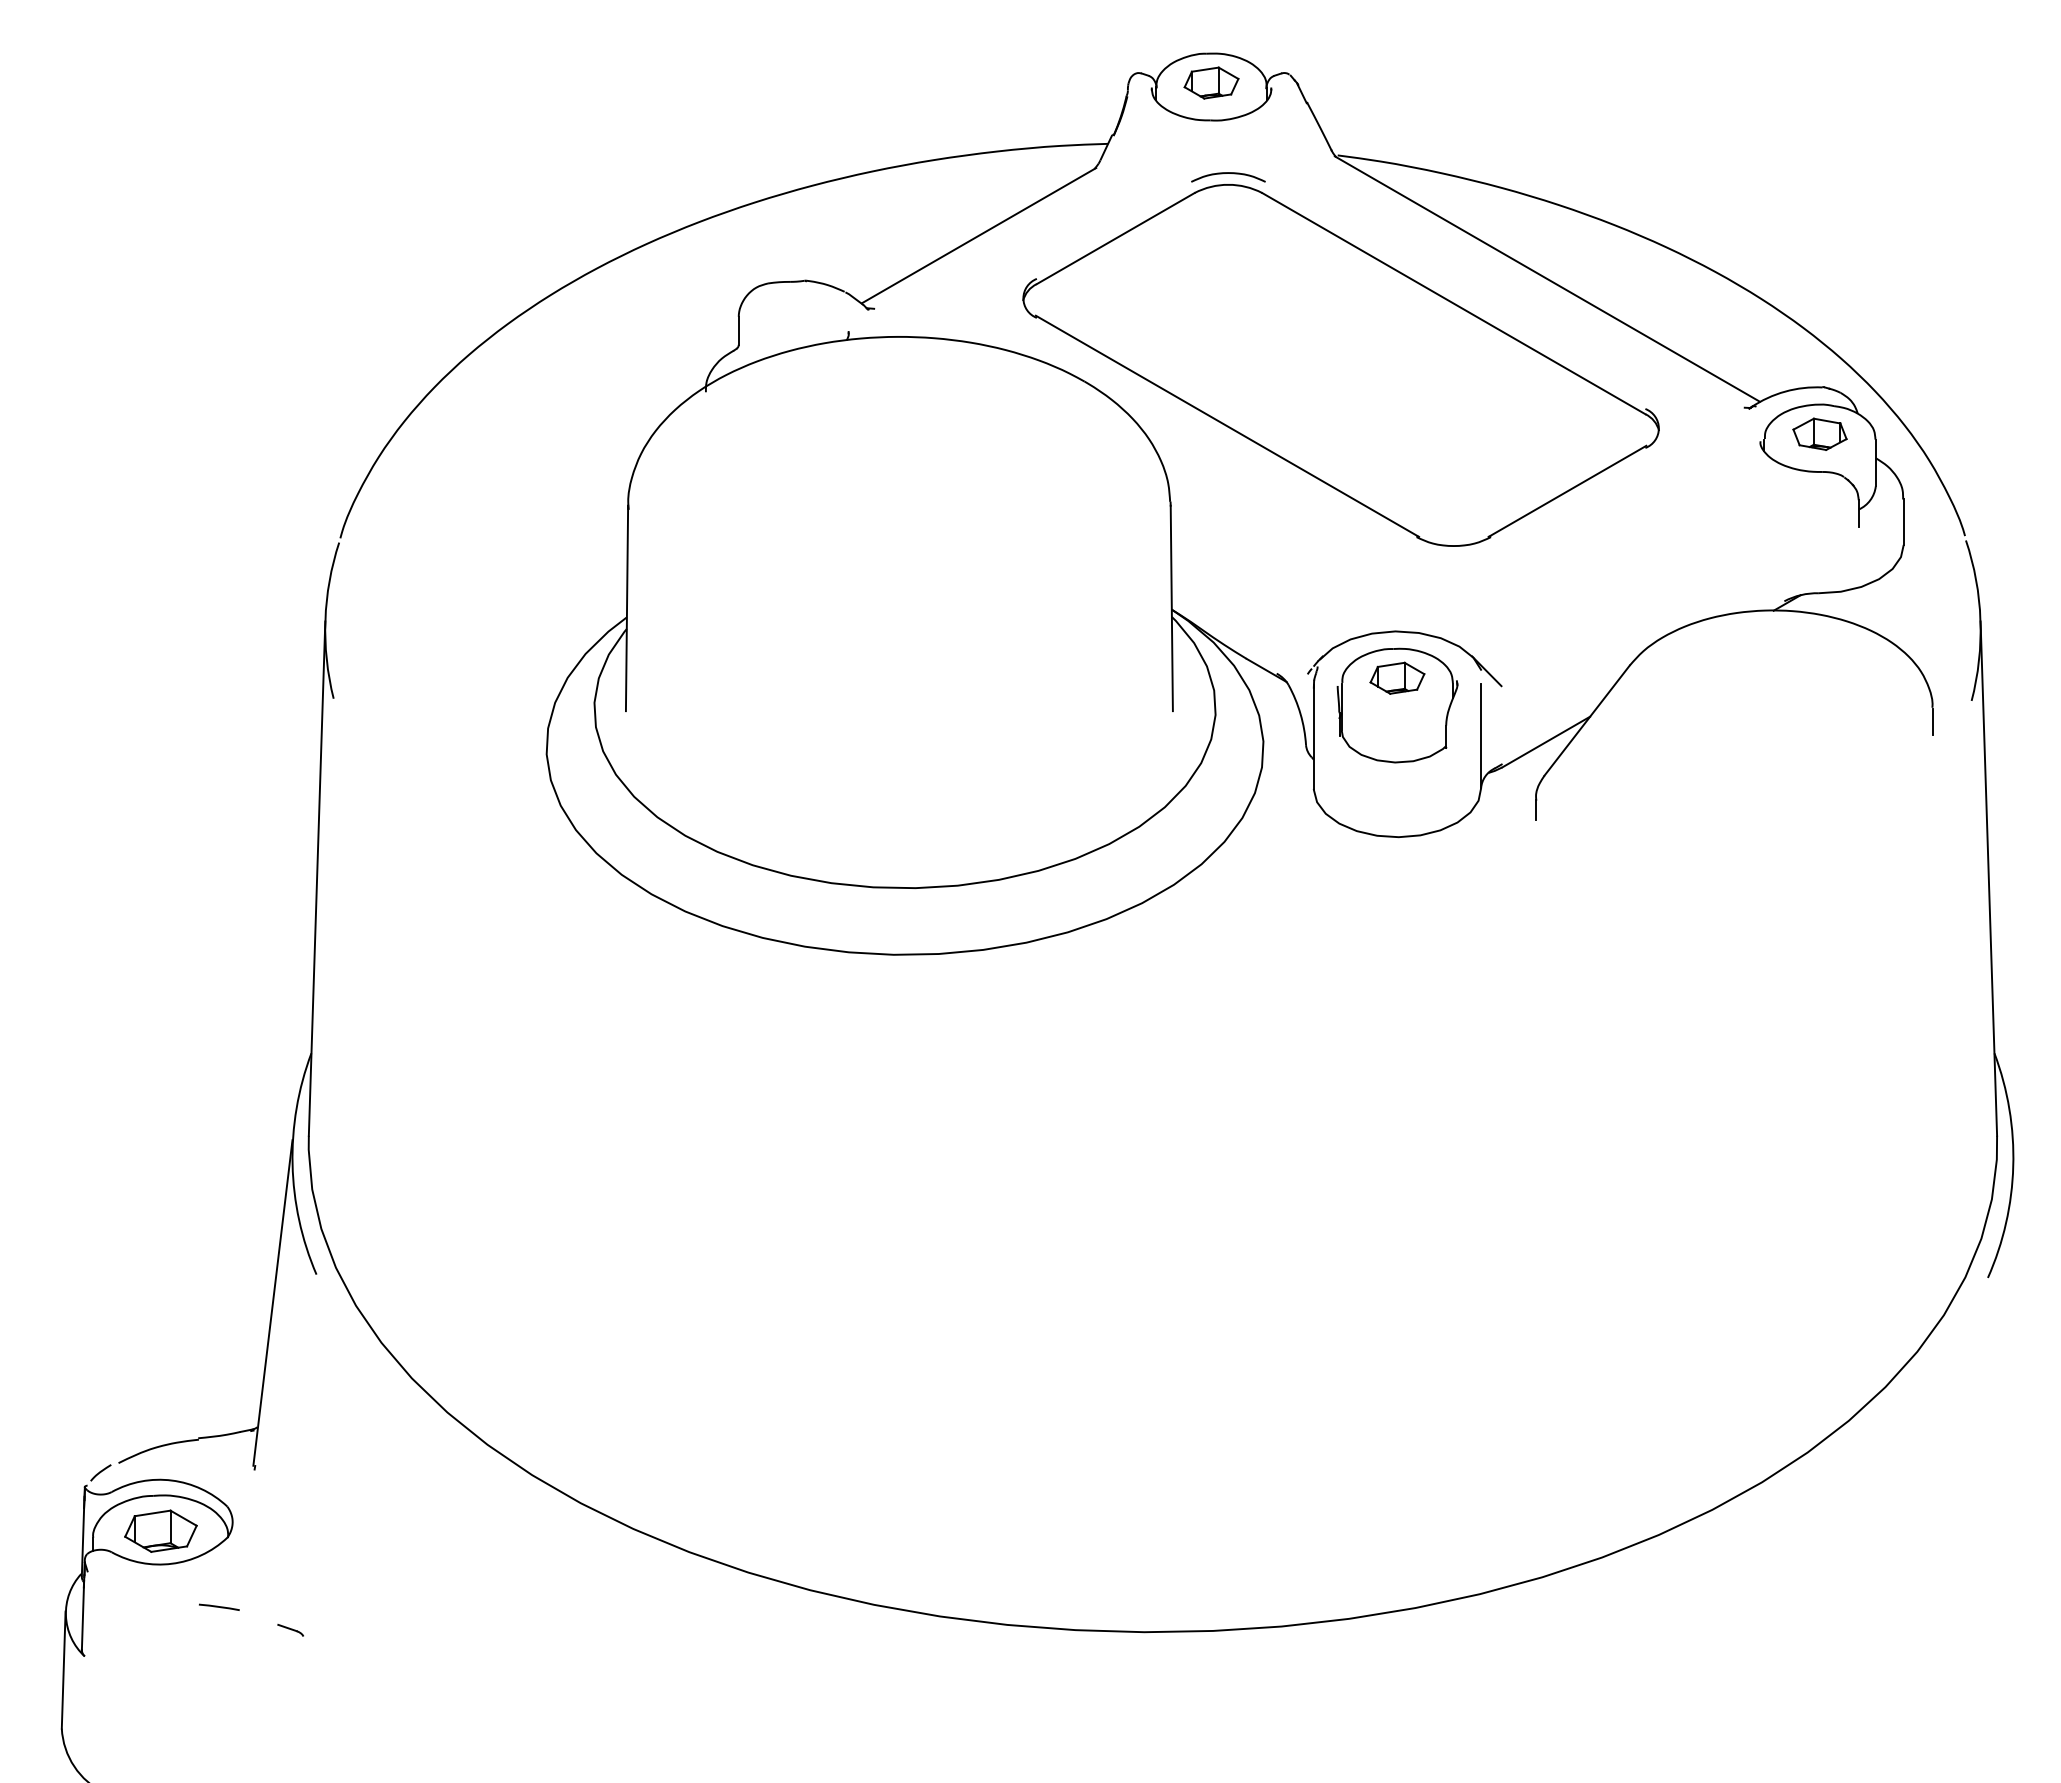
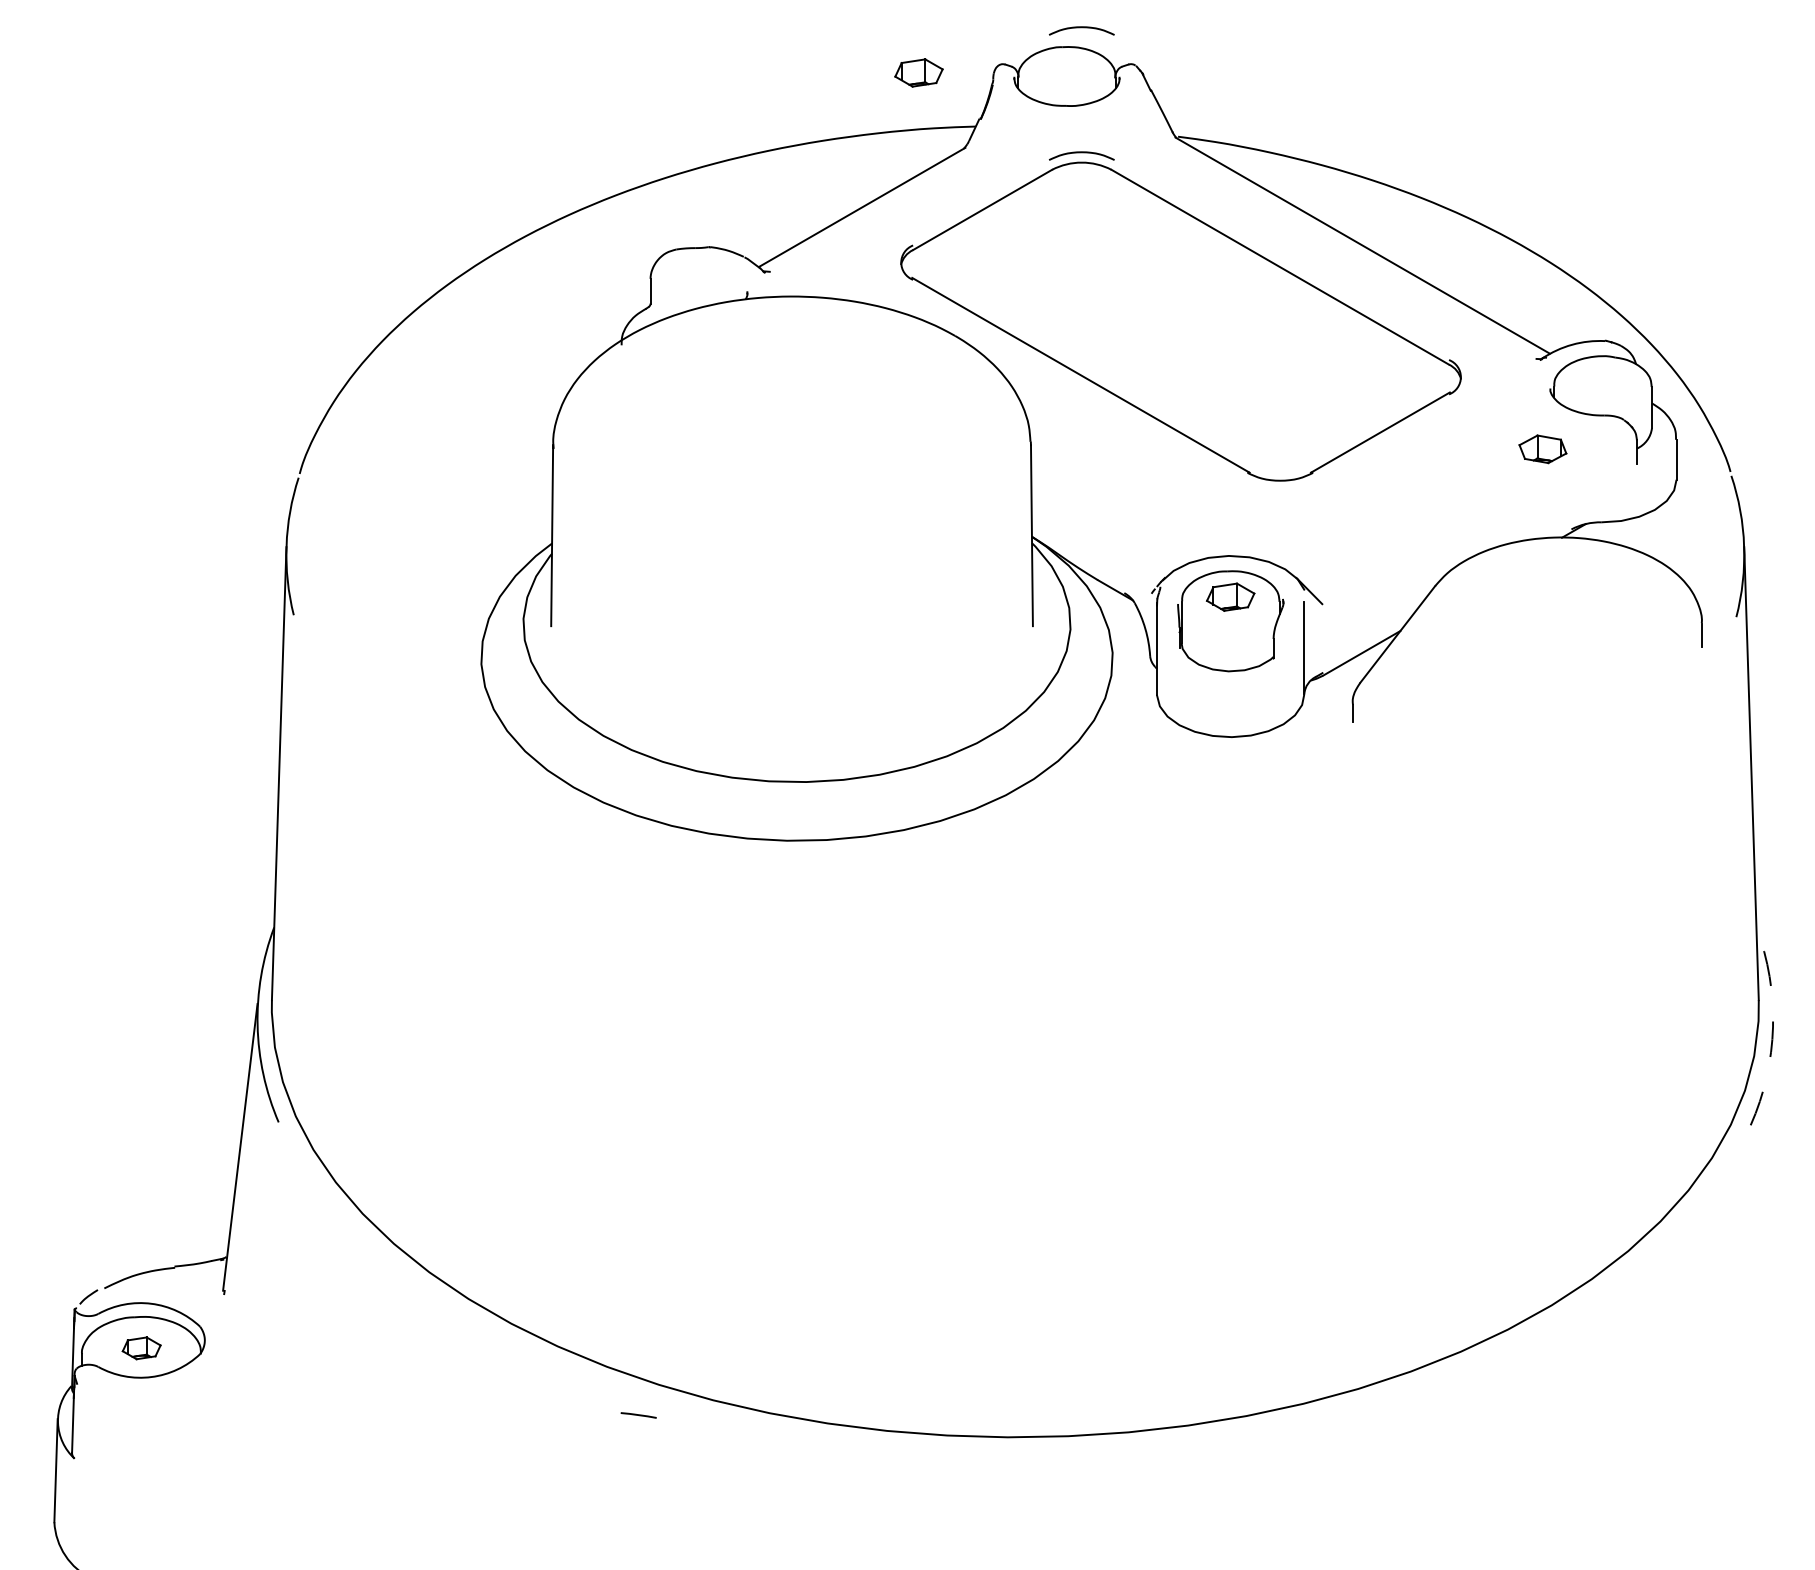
curve: (1228, 31) -> (1081, 27), added
part: (1211, 82) -> (918, 72), moved
part: (1819, 433) -> (1542, 448), moved
arc: (2013, 1166) -> (1773, 1027), solid -> dashed
part: (160, 1530) -> (141, 1347), size x0.6
line: (219, 1606) -> (638, 1414), moved
part: (290, 1630) -> (255, 1435), removed

